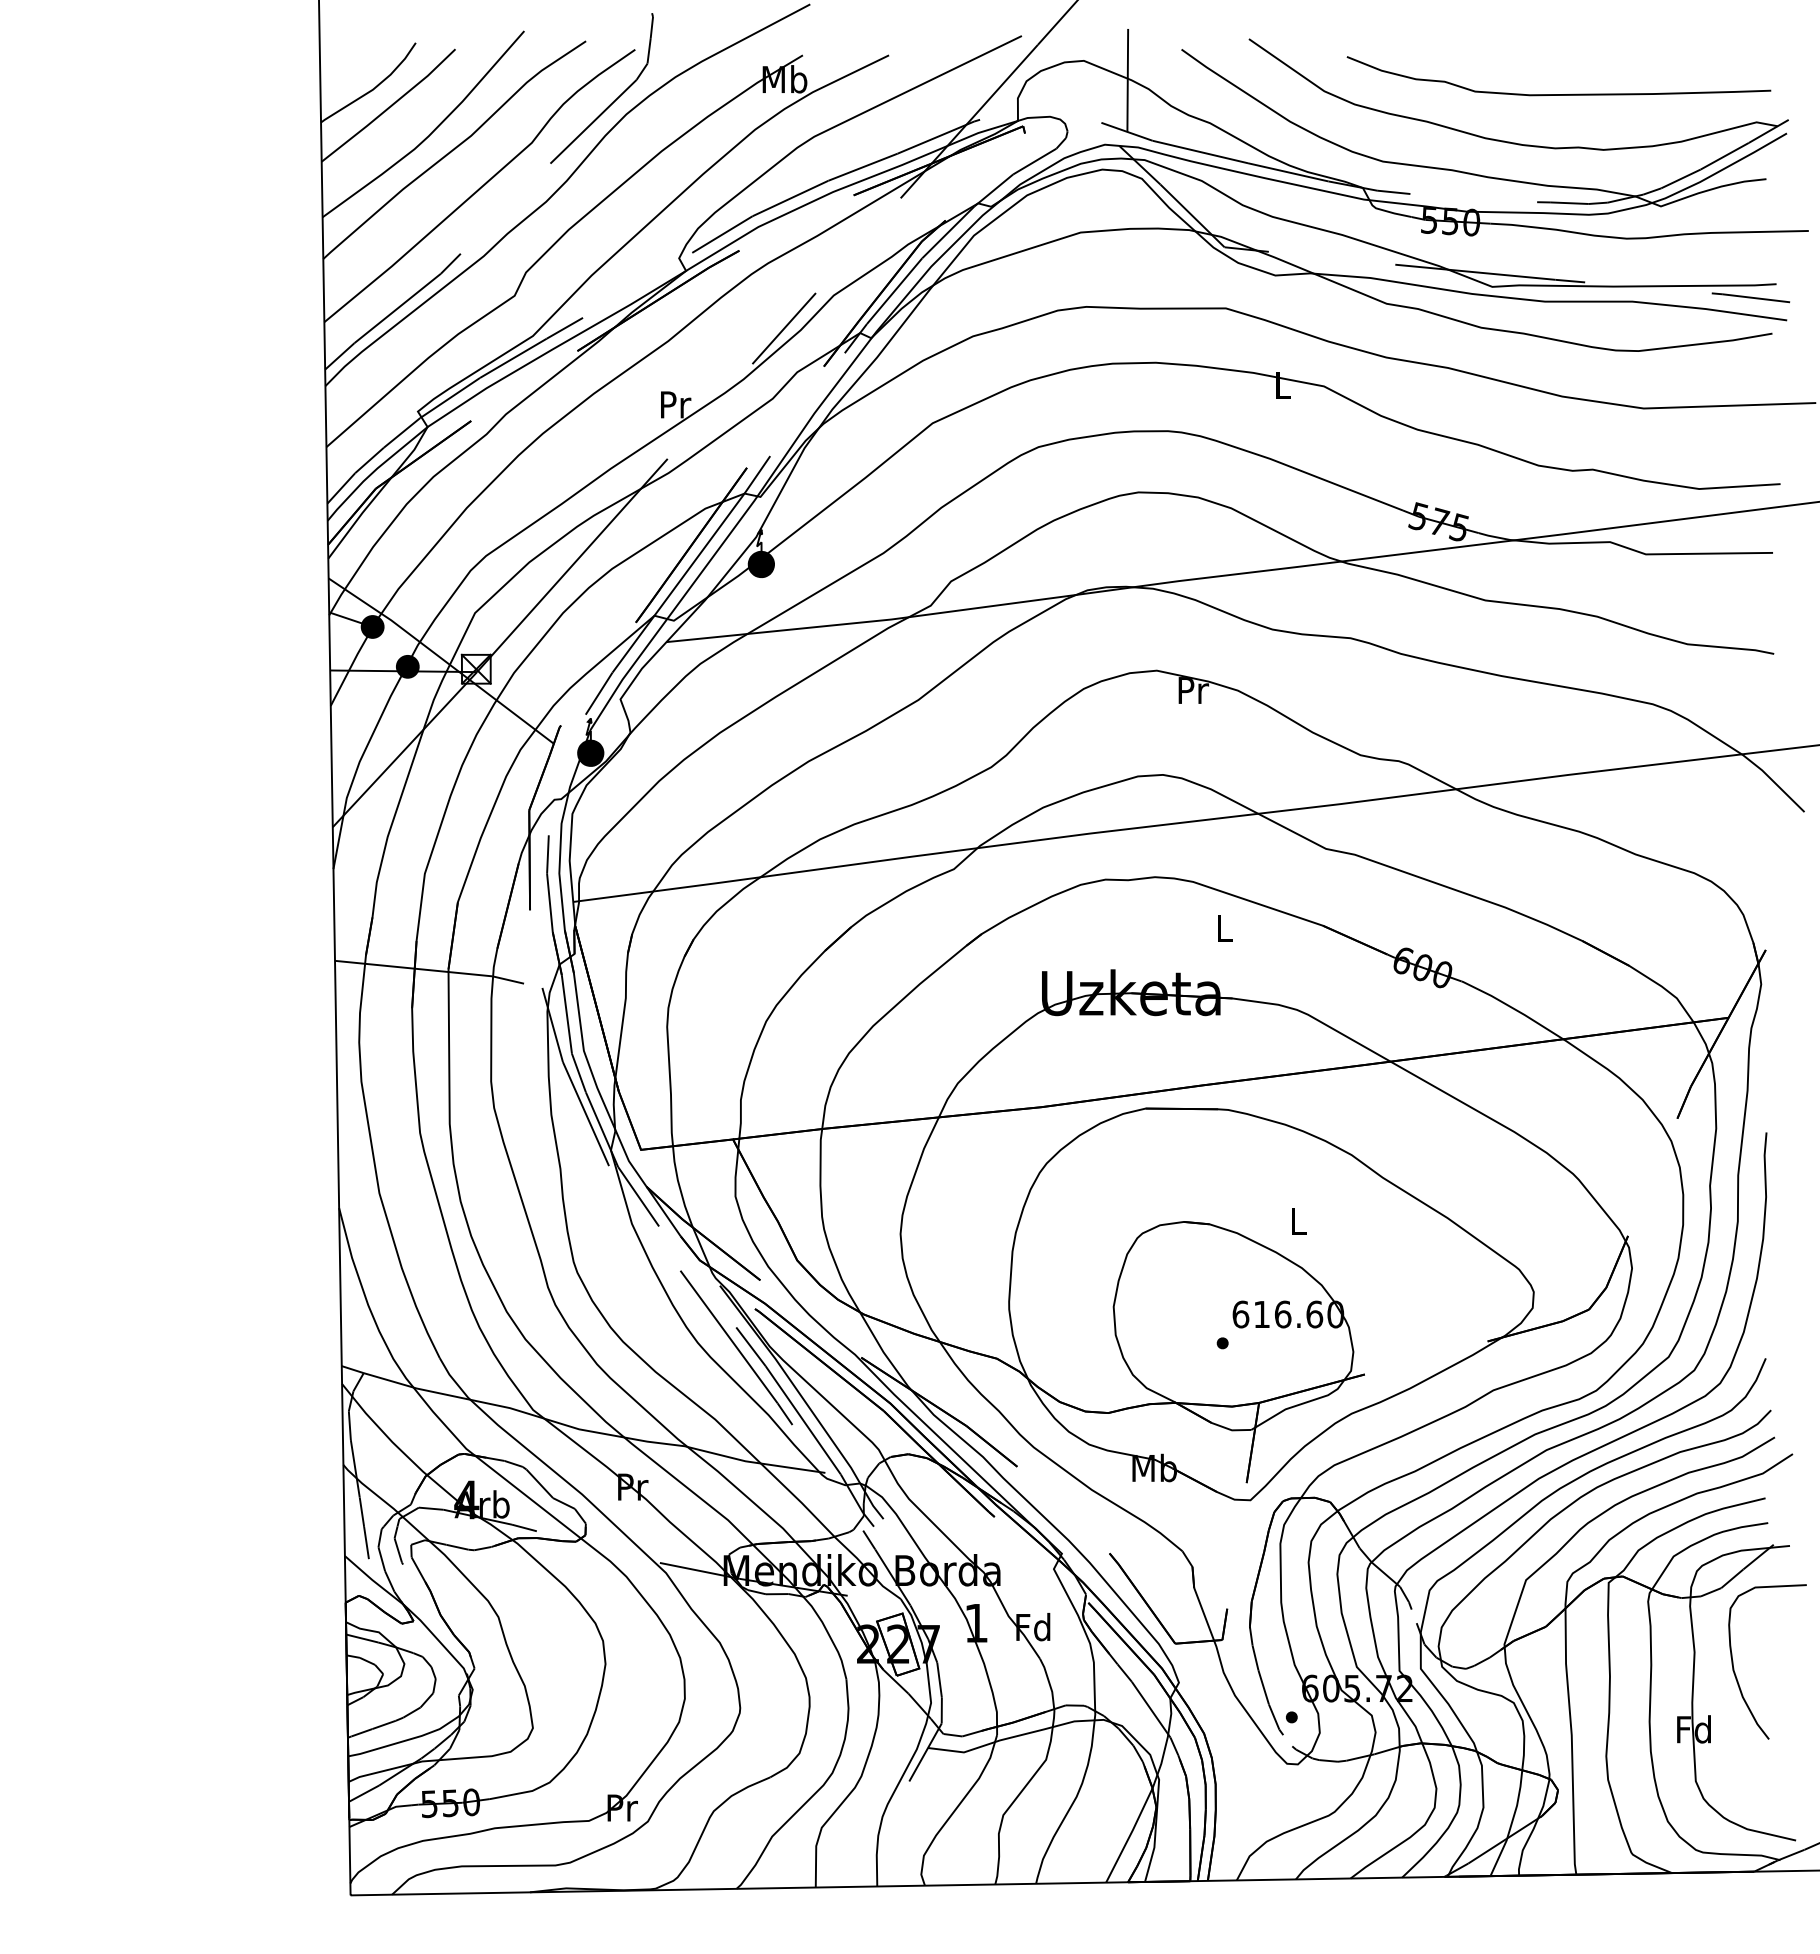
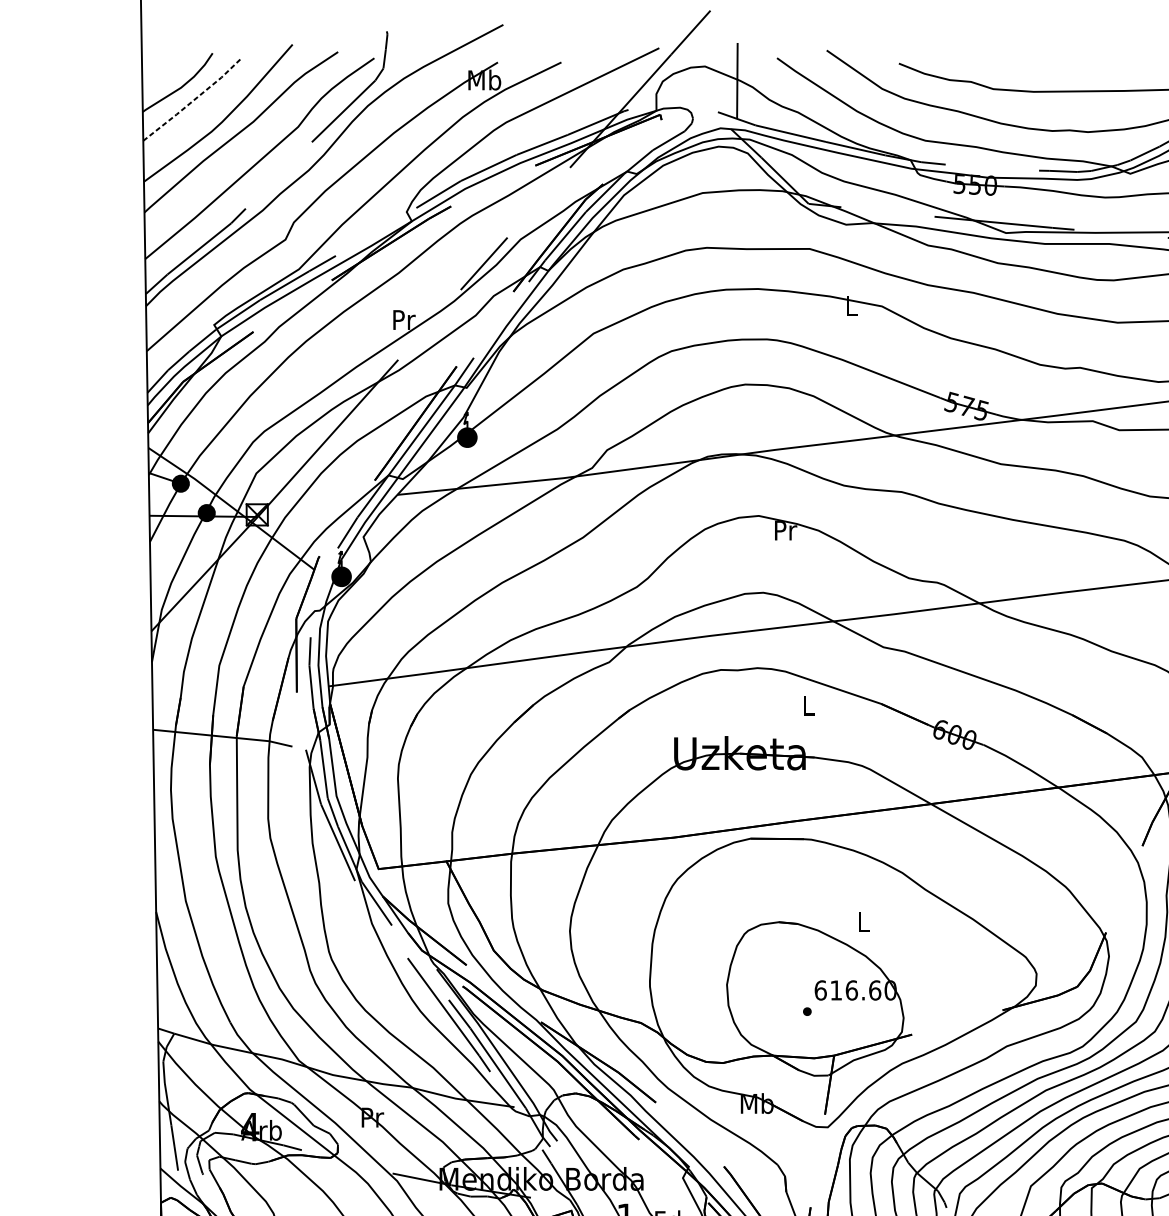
line: (390, 107) -> (194, 100), solid -> dashed

